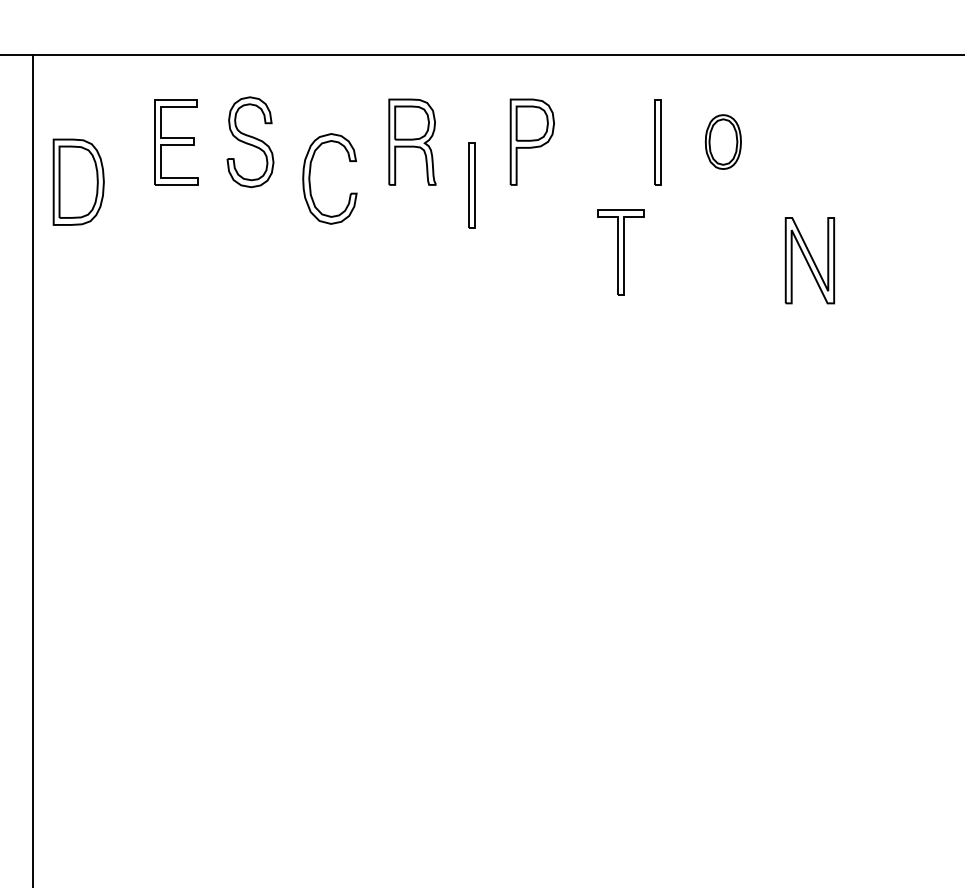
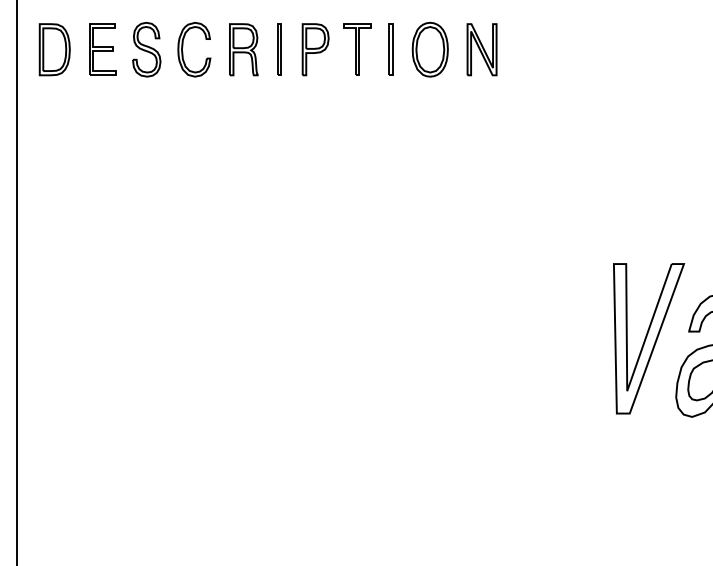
part: (722, 141) -> (429, 49), size x1.67
part: (311, 175) -> (183, 47), moved
part: (78, 181) -> (54, 49), moved
line: (470, 185) -> (278, 49), moved
part: (620, 251) -> (357, 49), moved
part: (809, 260) -> (481, 49), moved

